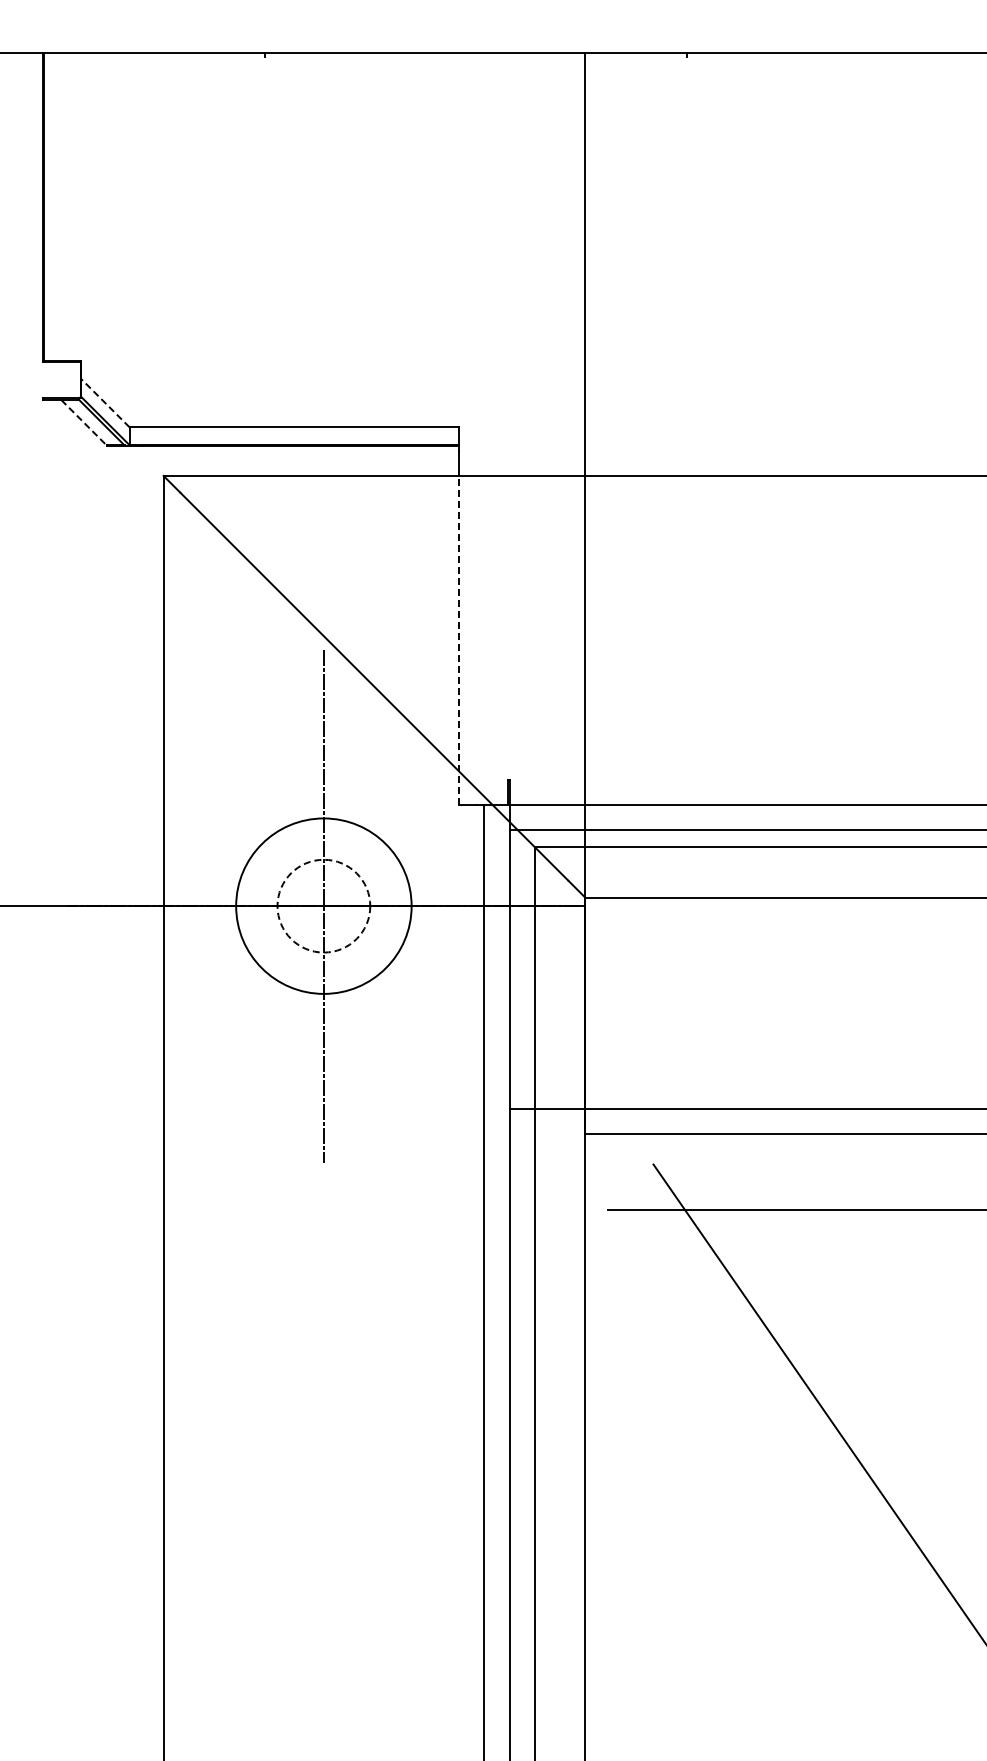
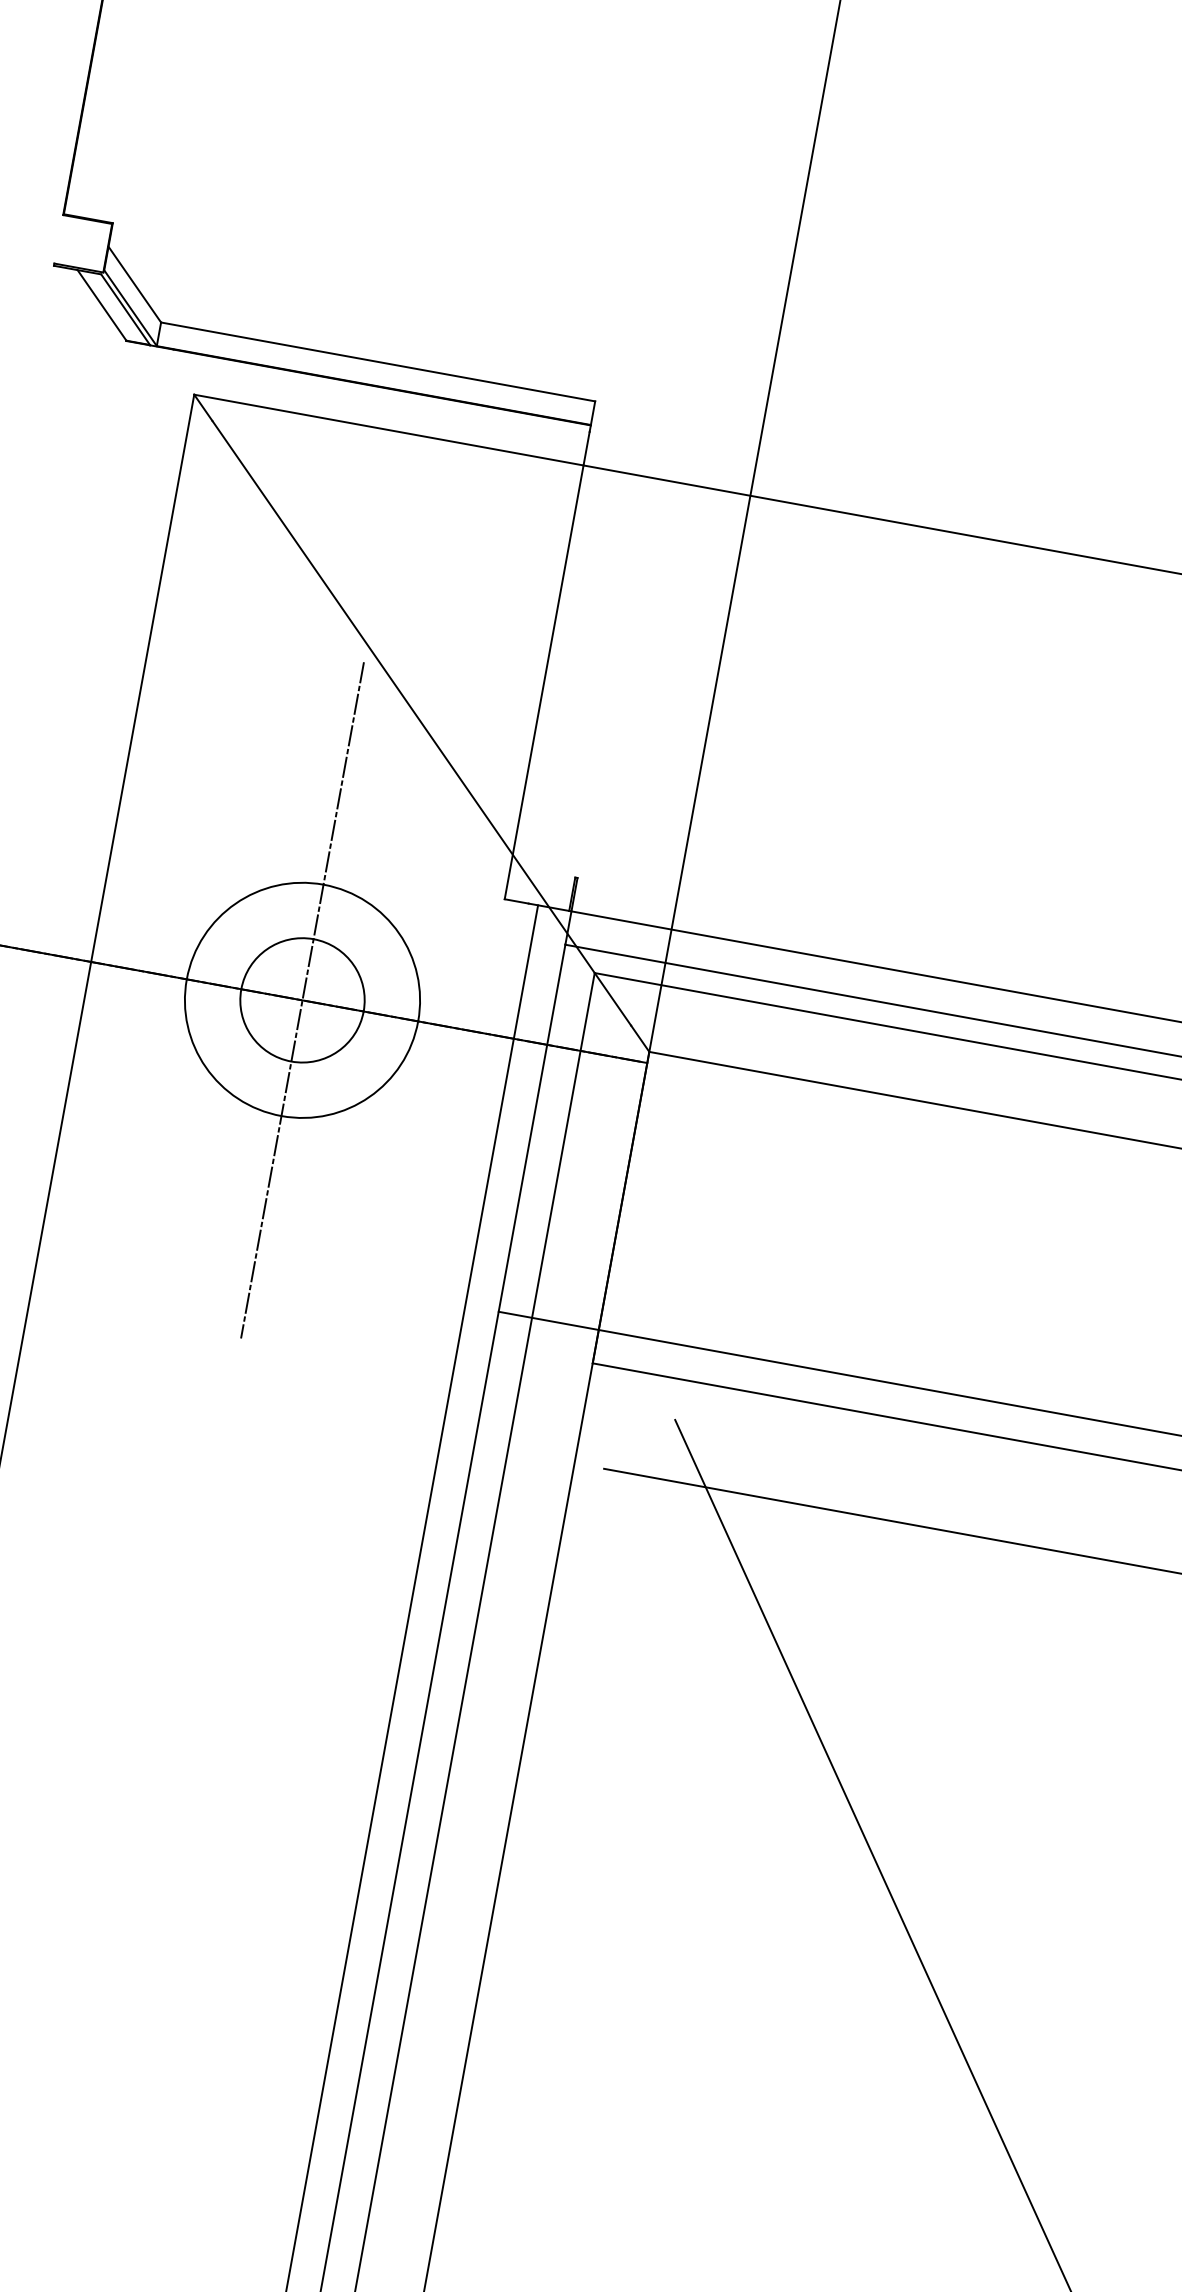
line: (104, 402) -> (133, 283), dashed -> solid
line: (84, 423) -> (102, 306), dashed -> solid
line: (458, 639) -> (543, 680), dashed -> solid
circle: (323, 905) -> (302, 999), dashed -> solid

